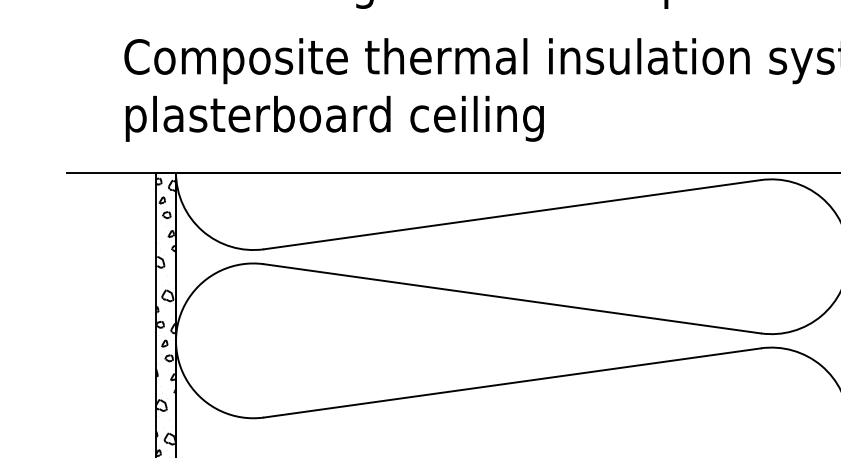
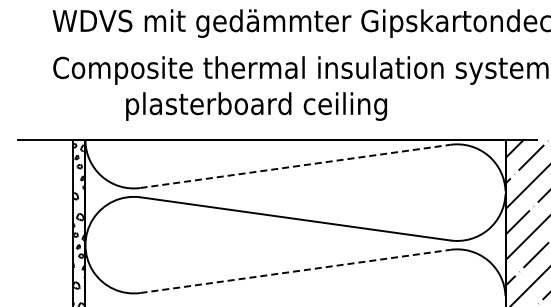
text: (334, 118) -> (256, 106), moved
line: (512, 214) -> (295, 166), solid -> dashed
line: (512, 383) -> (295, 271), solid -> dashed

